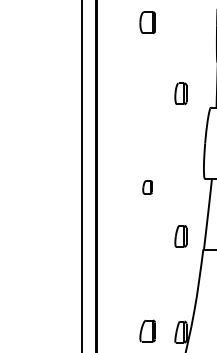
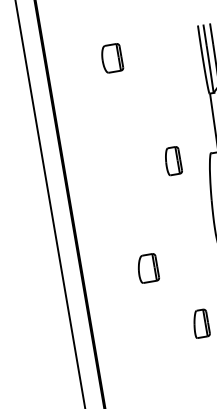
part: (180, 93) -> (172, 160), moved
part: (147, 187) -> (147, 268), size x1.67

